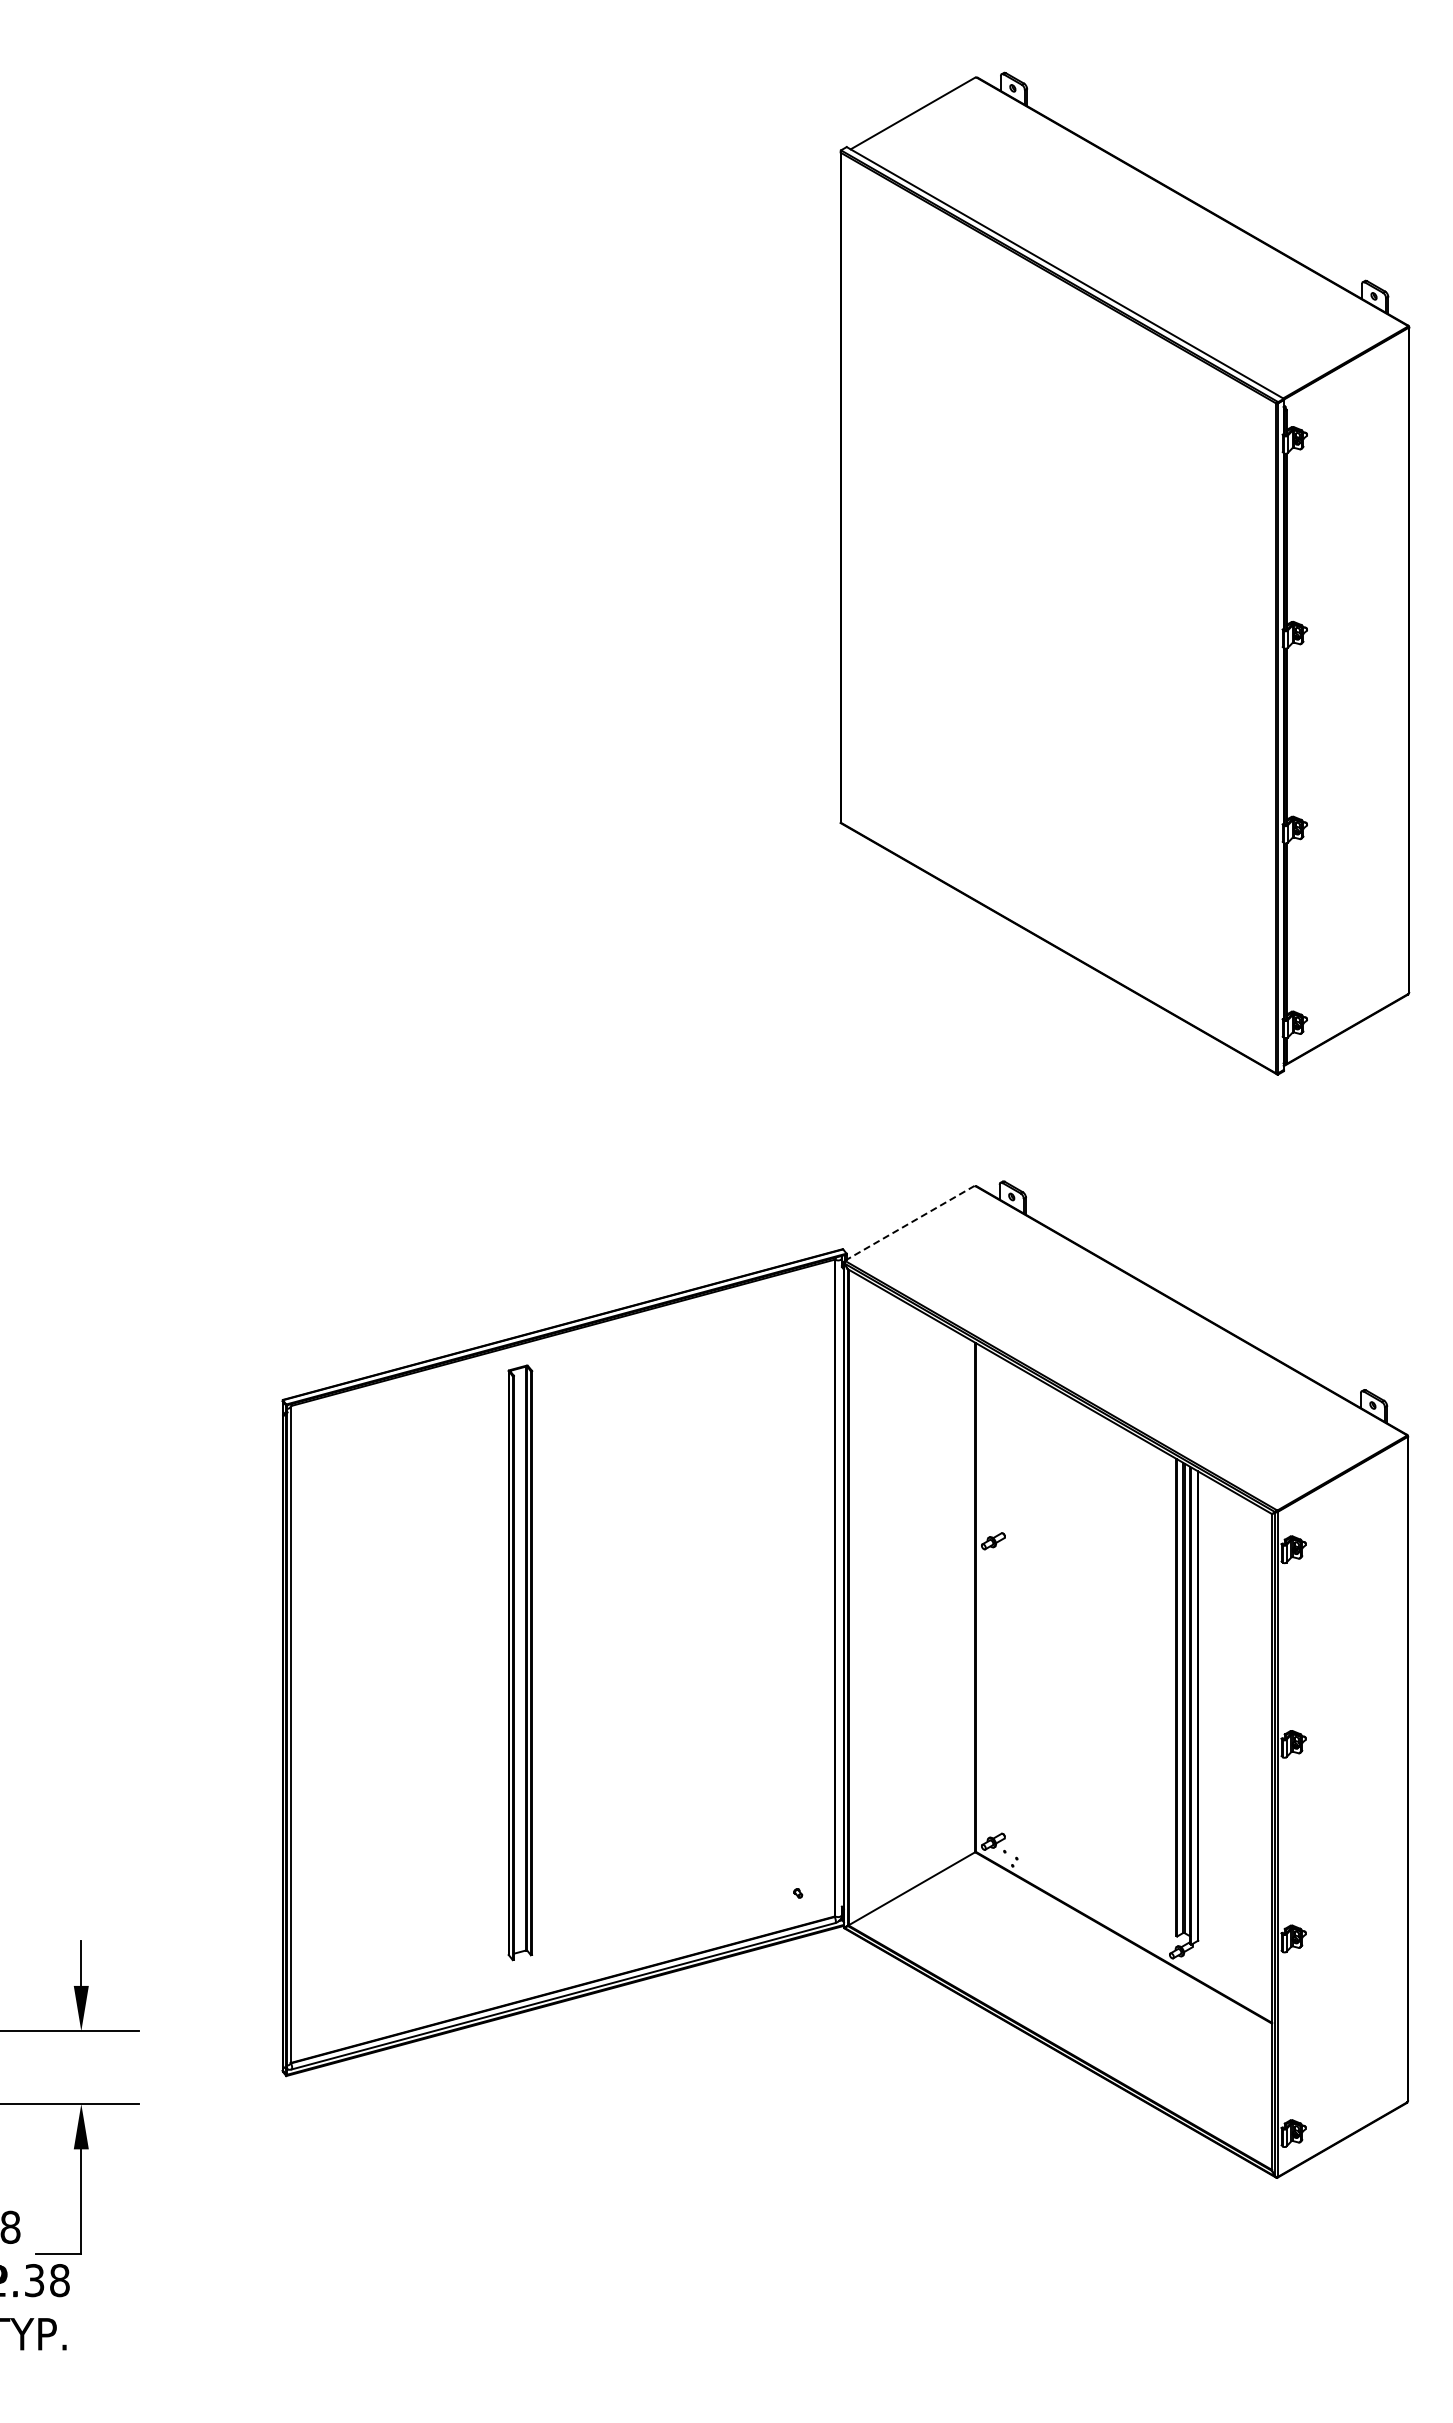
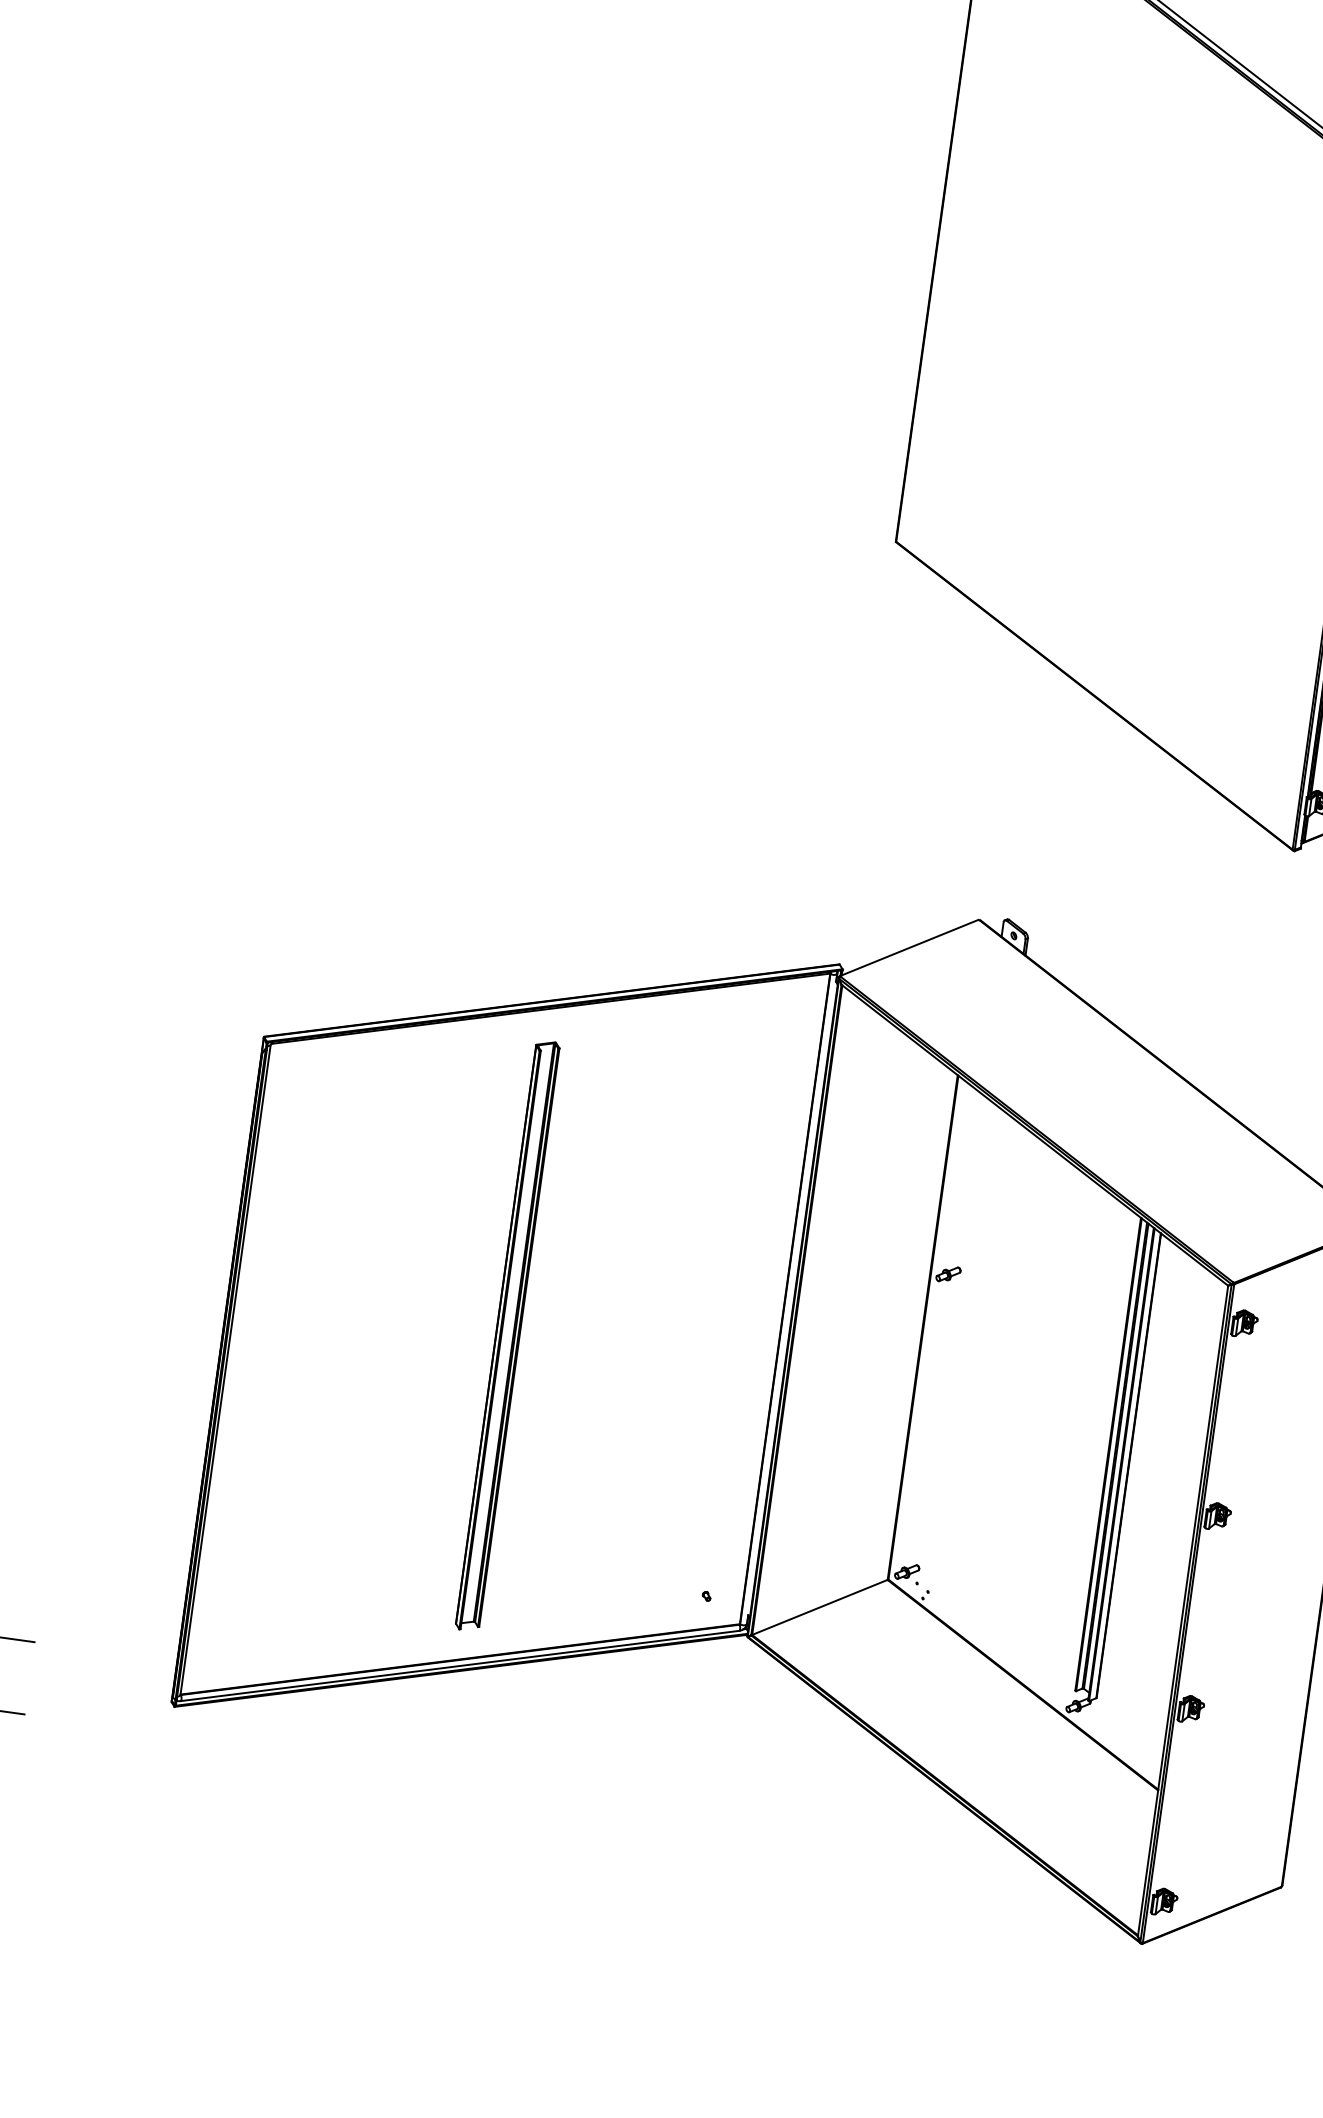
line: (909, 1223) -> (909, 948), dashed -> solid
part: (520, 1662) -> (507, 1335), moved

